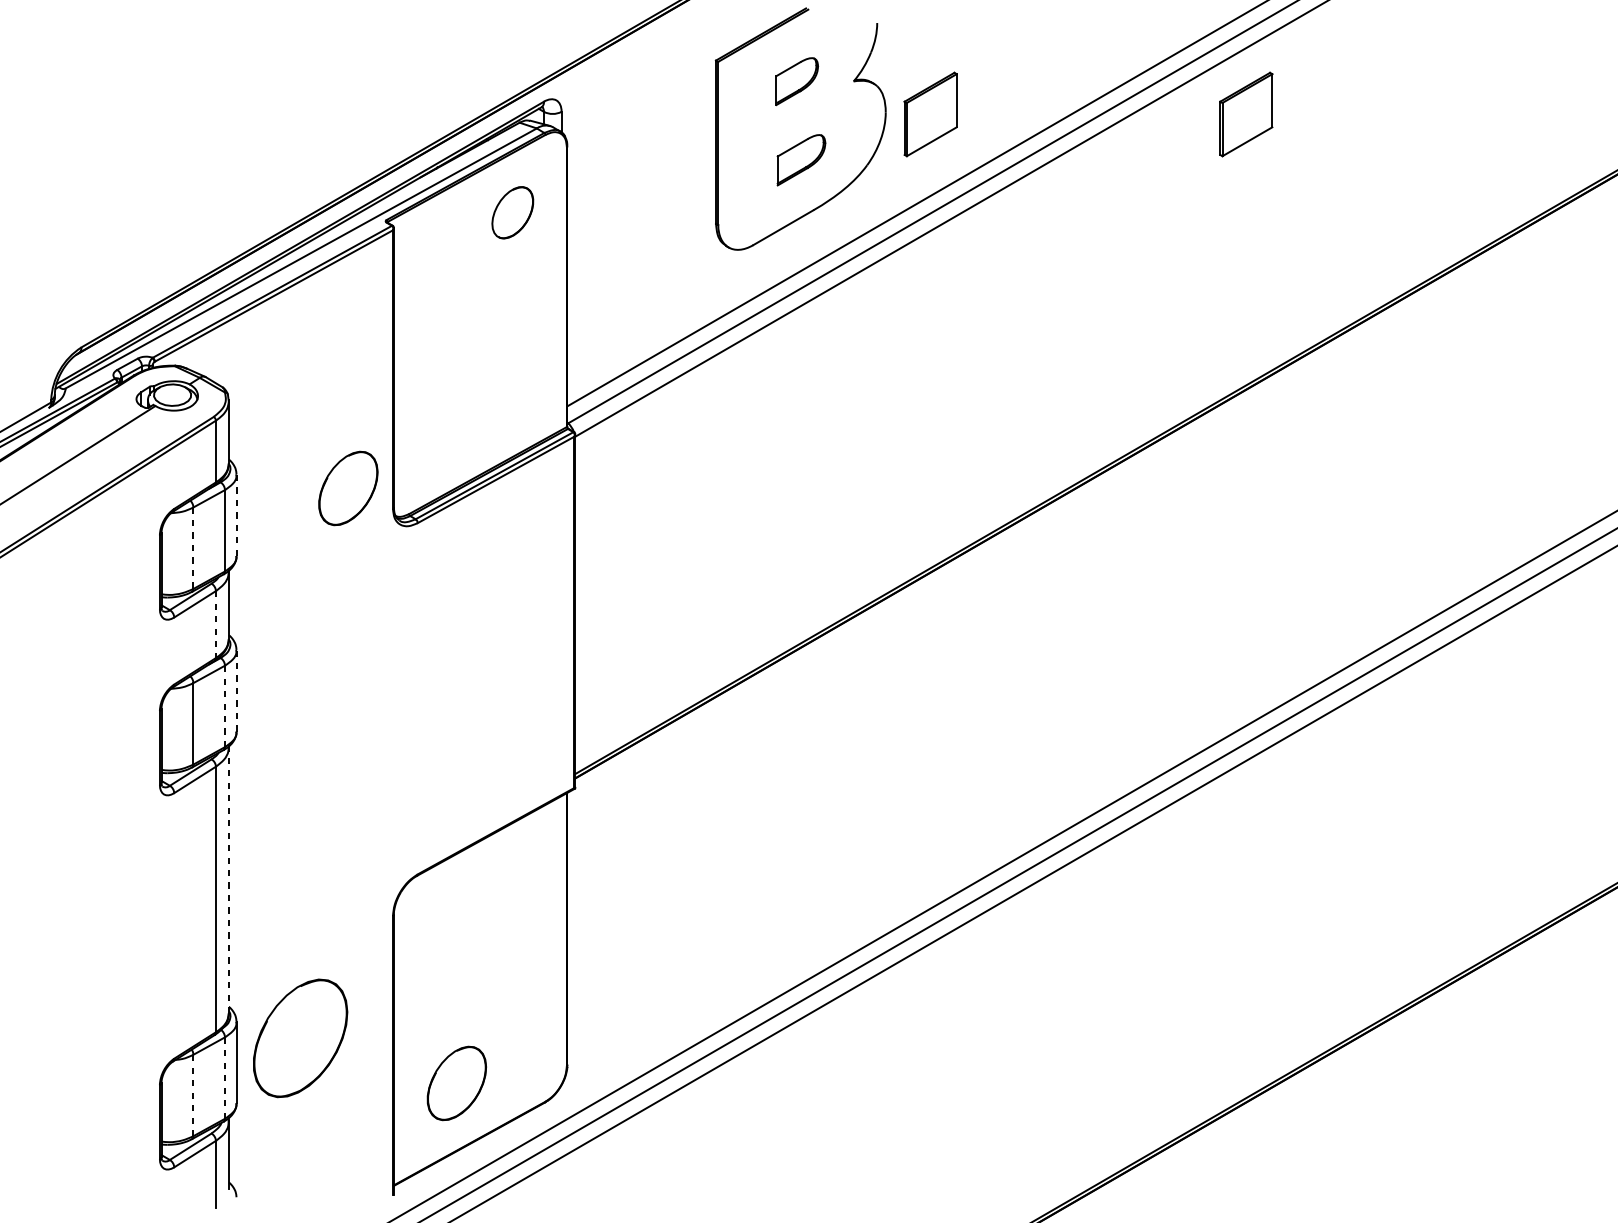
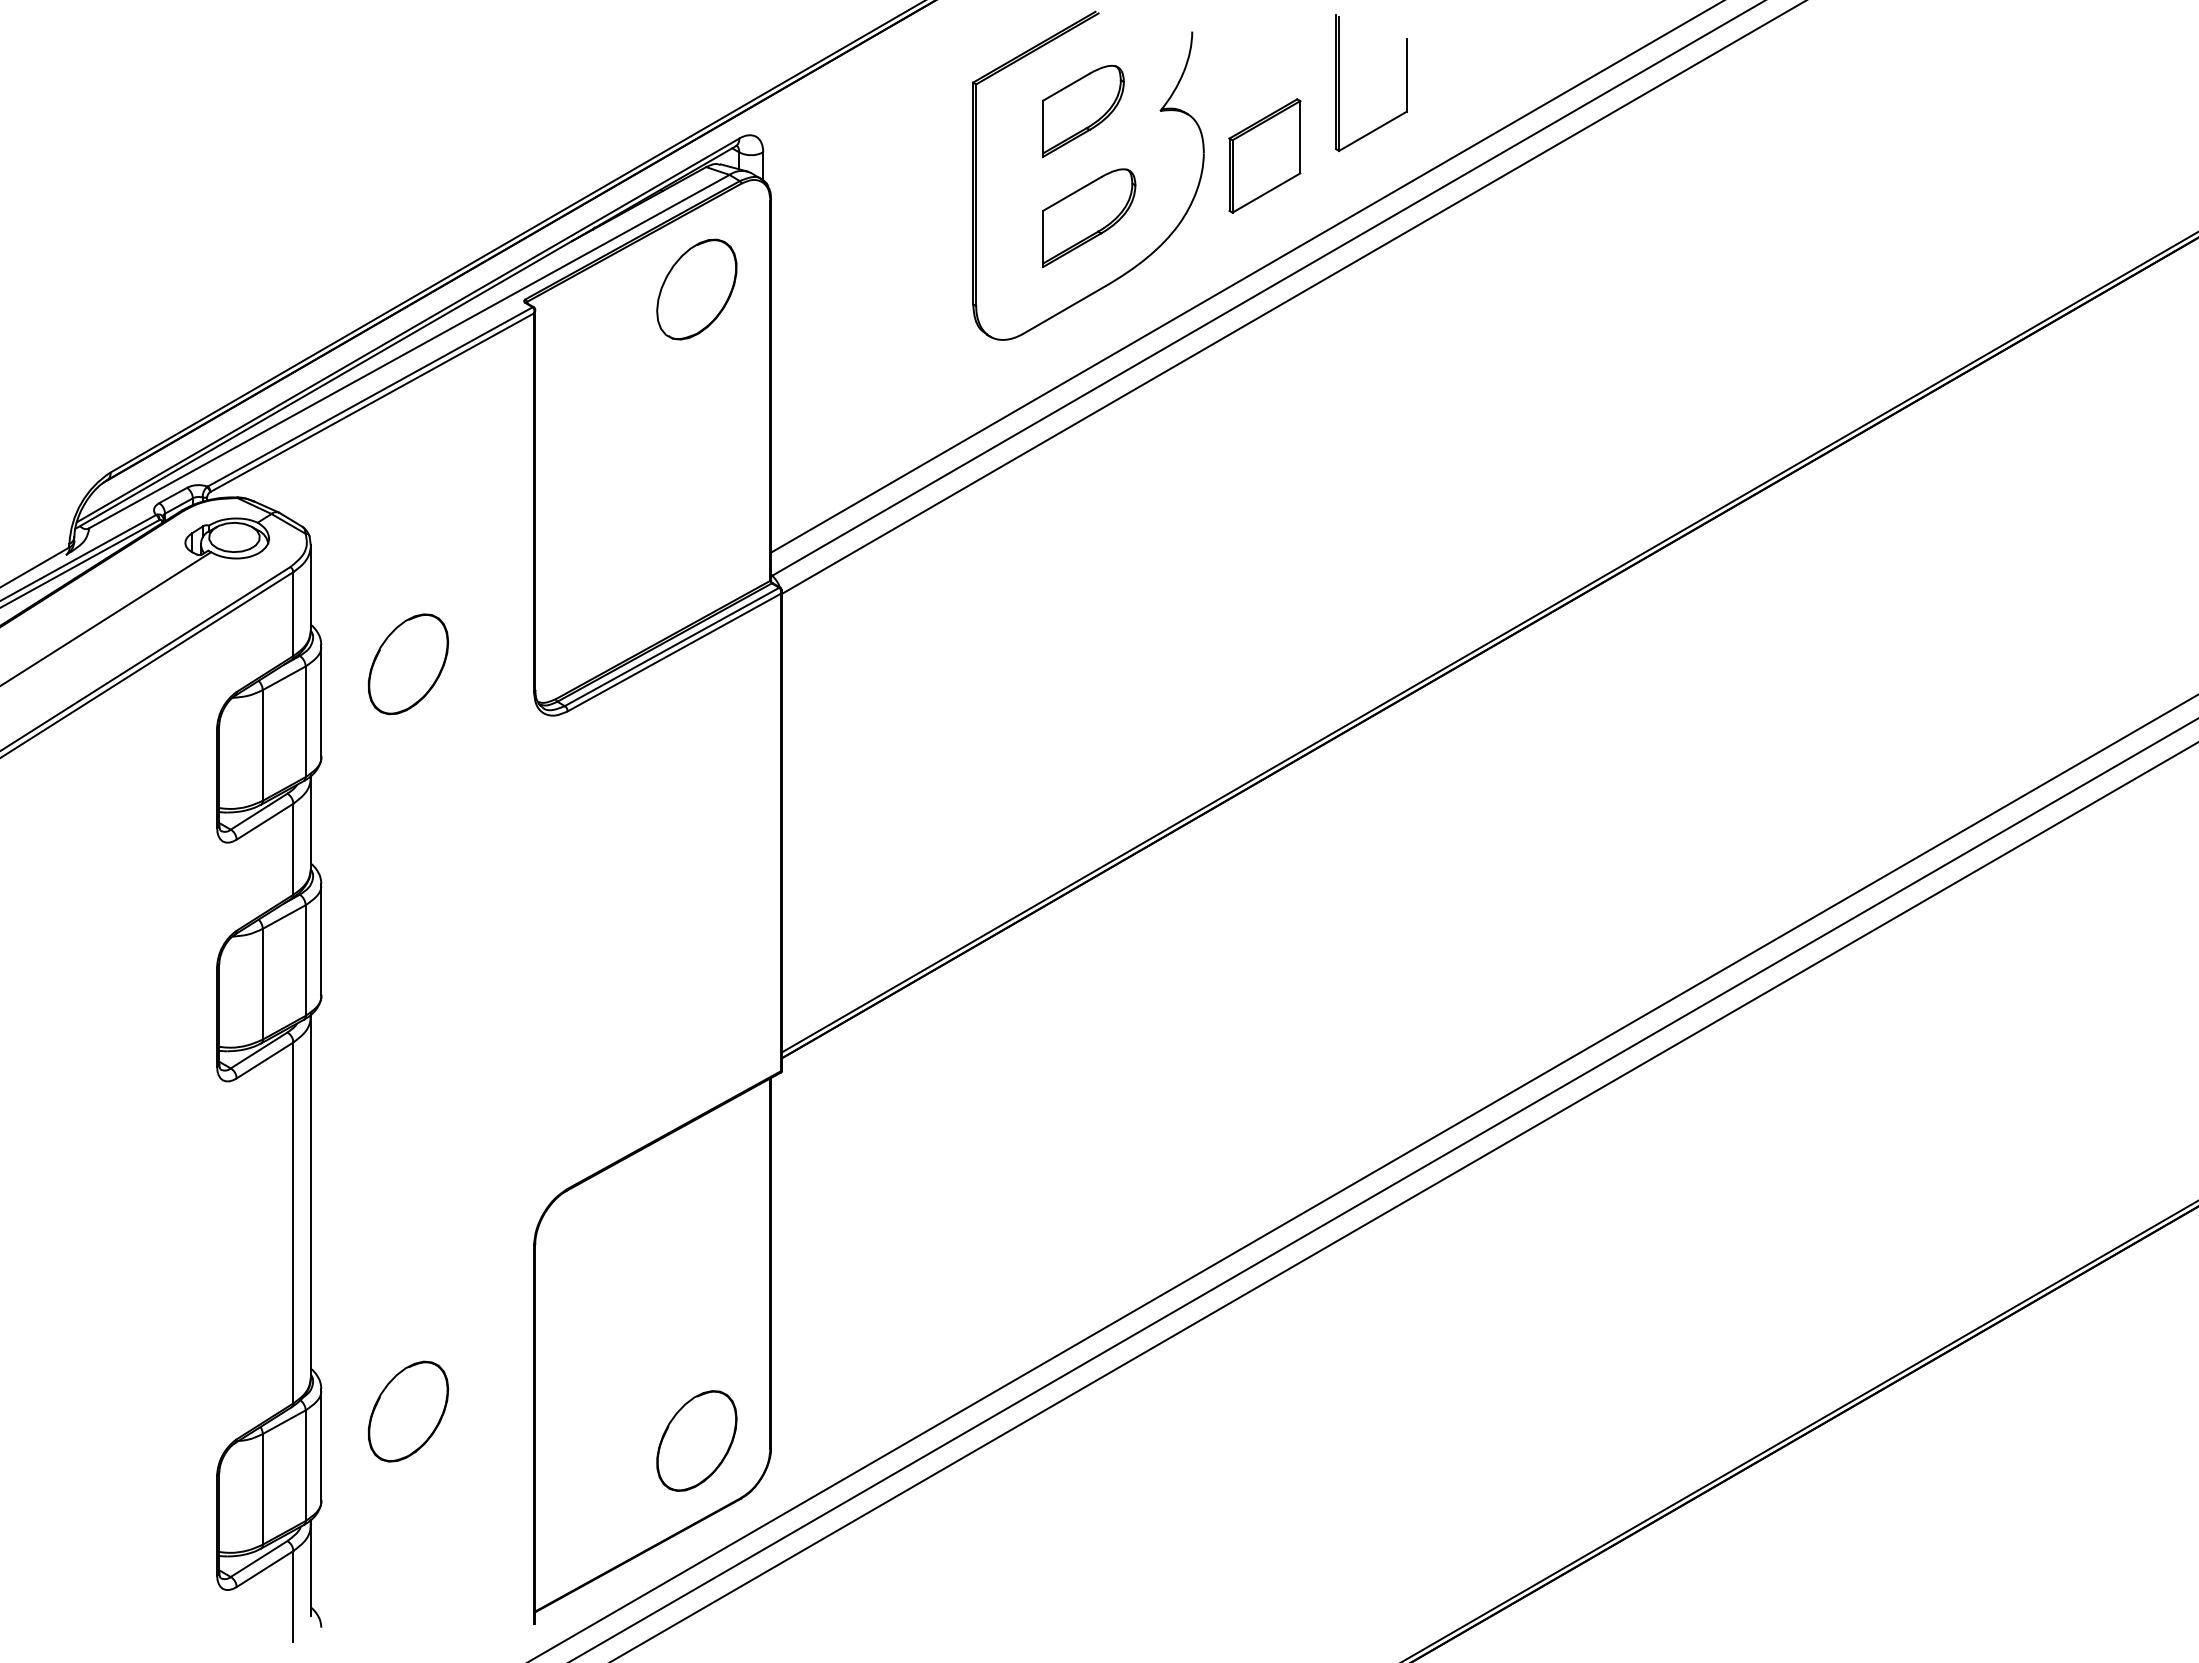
part: (985, 60) -> (1339, 82), added
part: (797, 81) -> (1083, 110), size x1.43
part: (1246, 114) -> (1693, 155), removed
part: (801, 159) -> (1089, 217), size x1.43
part: (512, 212) -> (696, 289), size x1.43
part: (348, 488) -> (408, 664), moved
line: (236, 515) -> (321, 700), dashed -> solid
line: (193, 548) -> (262, 746), dashed -> solid
line: (216, 624) -> (293, 849), dashed -> solid
line: (236, 690) -> (321, 938), dashed -> solid
line: (224, 706) -> (305, 960), dashed -> solid
line: (229, 880) -> (311, 1196), dashed -> solid
part: (300, 1038) -> (408, 1411), size x0.62
line: (224, 1077) -> (305, 1465), dashed -> solid
part: (456, 1083) -> (696, 1440), moved
line: (193, 1094) -> (262, 1488), dashed -> solid

